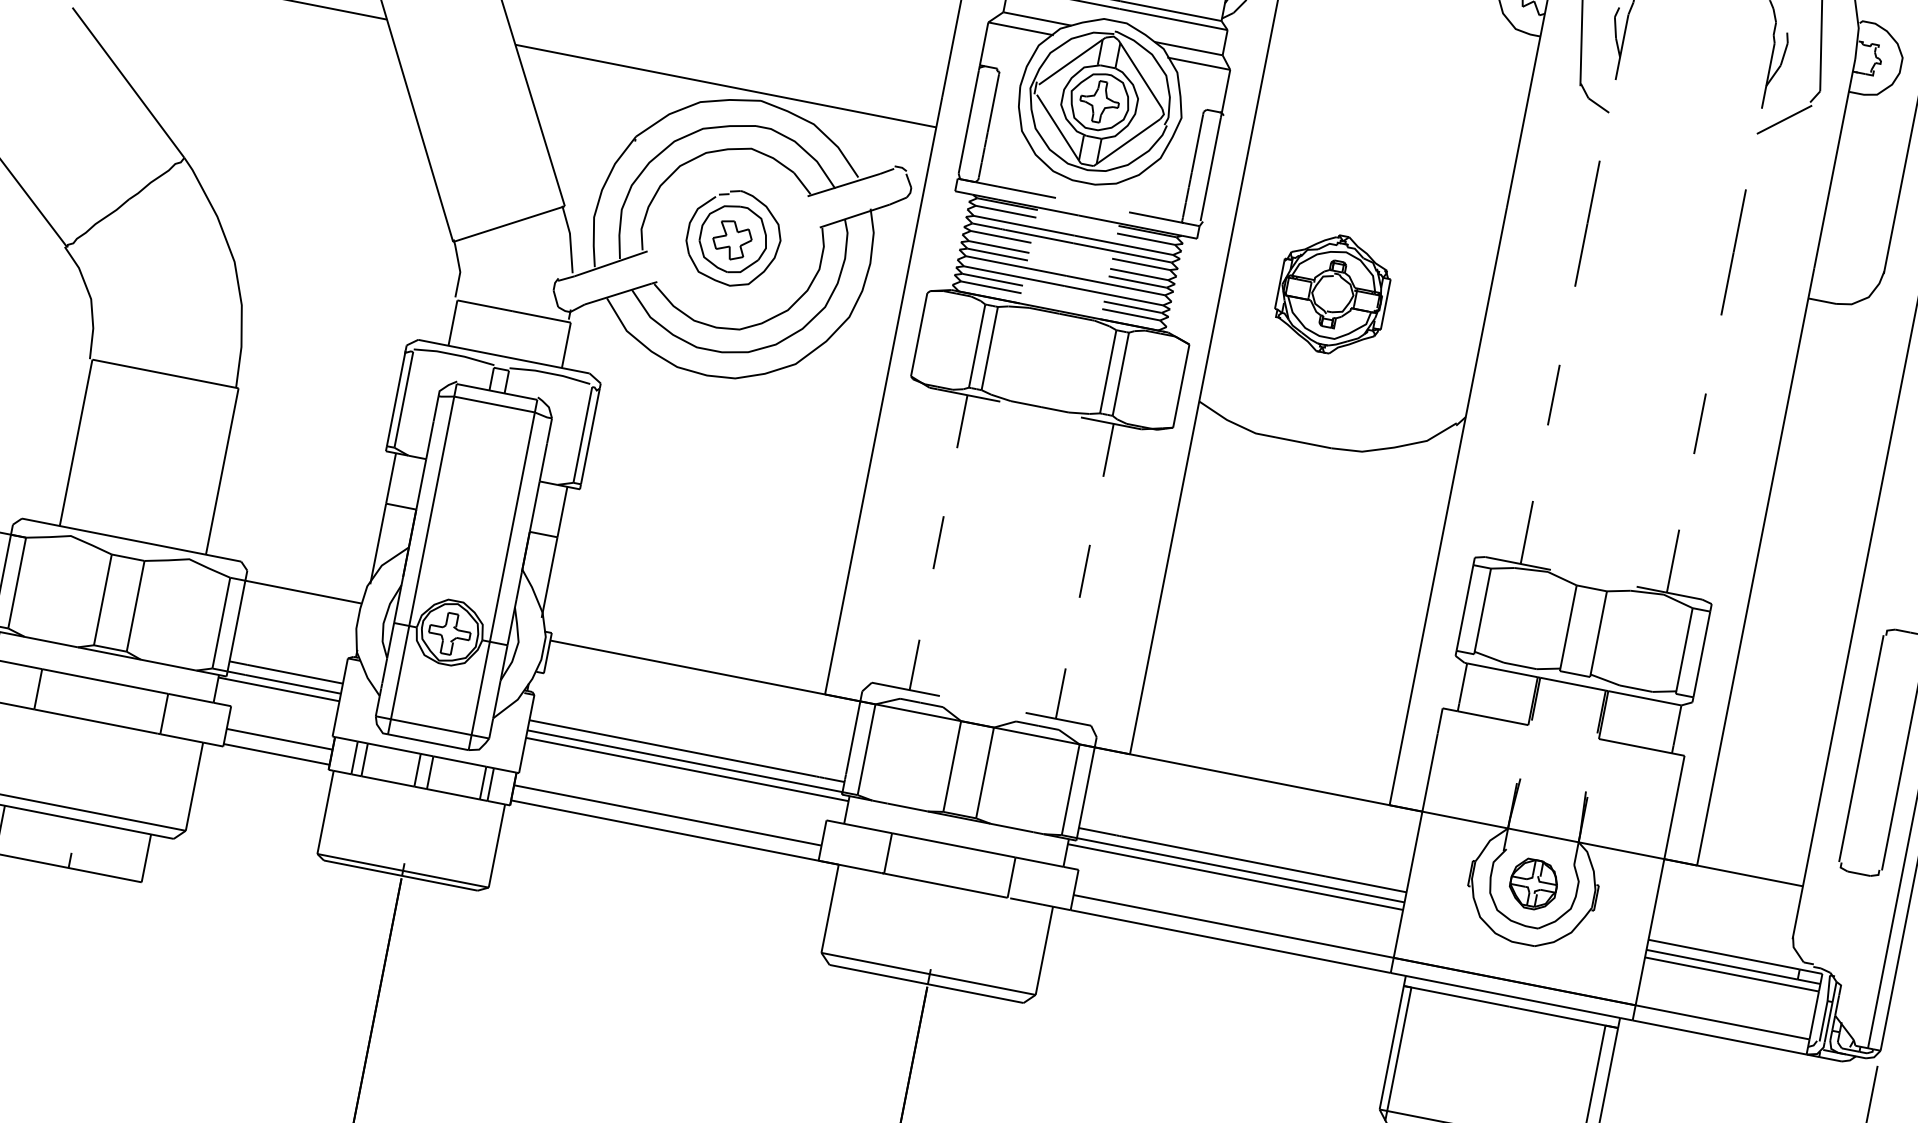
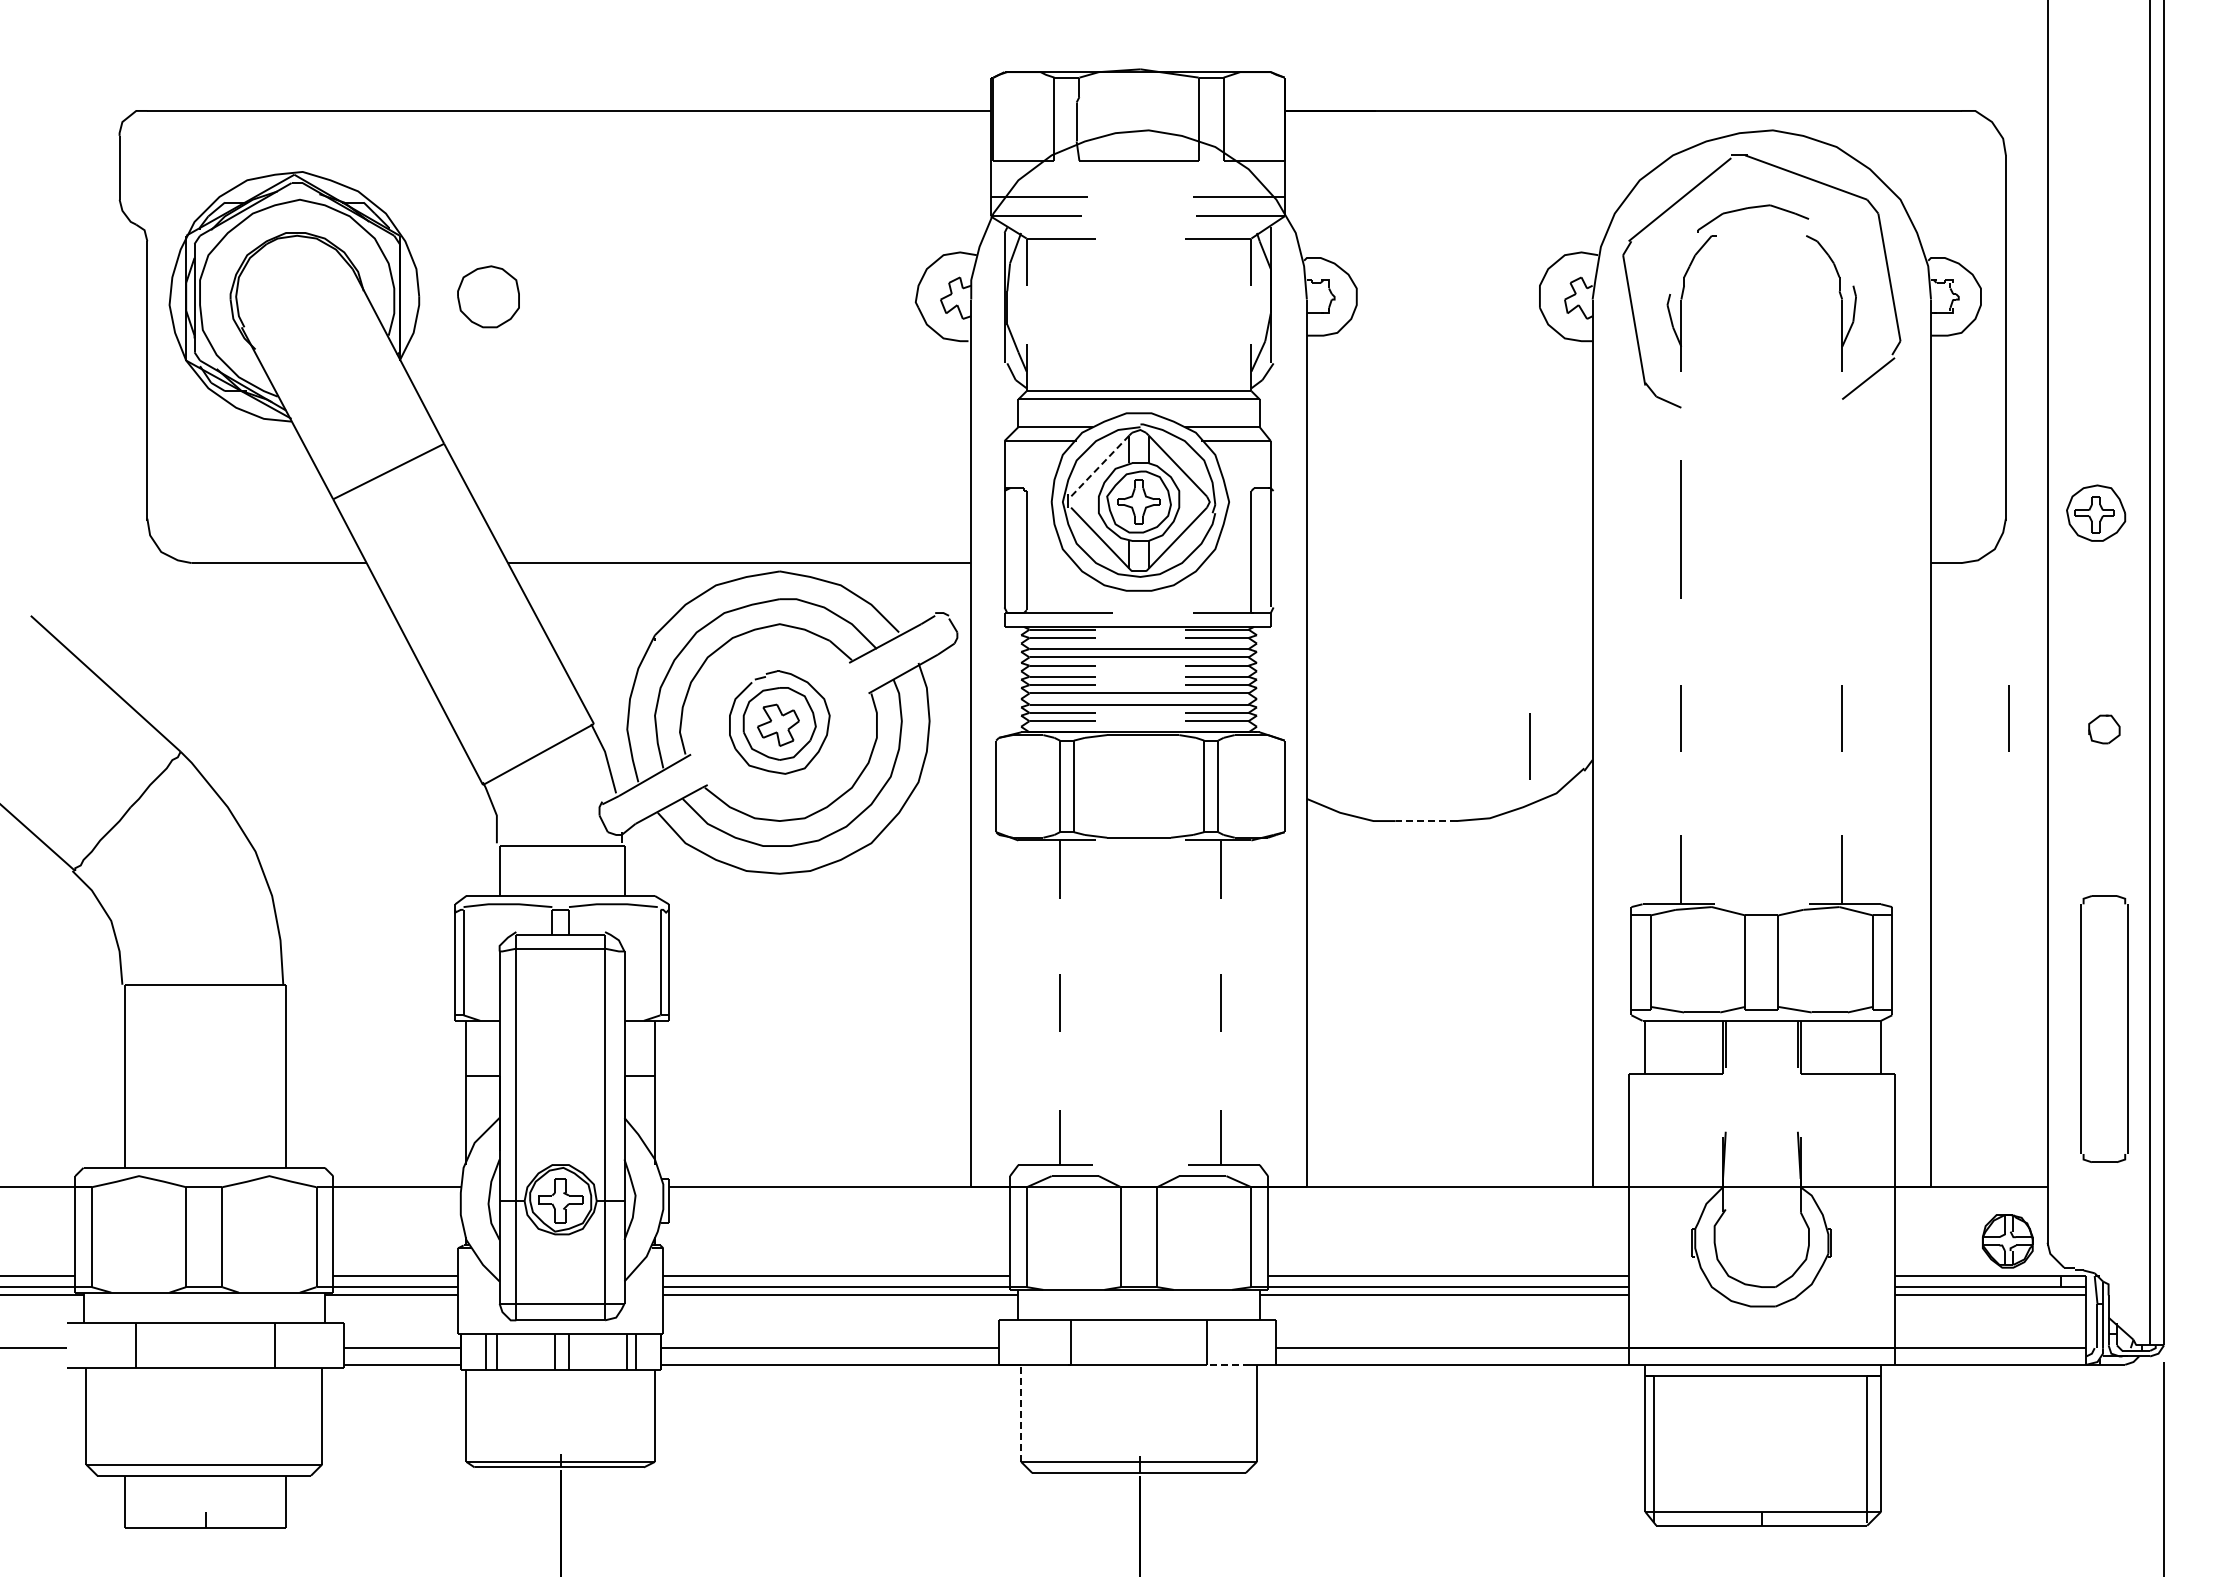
line: (1070, 62) -> (1099, 466), solid -> dashed
line: (1733, 251) -> (1841, 529), removed
part: (1332, 294) -> (1425, 657), removed
line: (1410, 393) -> (1529, 746), added
line: (1303, 443) -> (1426, 821), solid -> dashed
line: (1851, 453) -> (2008, 718), added
part: (1533, 884) -> (2007, 1241), moved
line: (1027, 901) -> (1228, 1364), solid -> dashed
line: (830, 908) -> (1021, 1413), solid -> dashed

